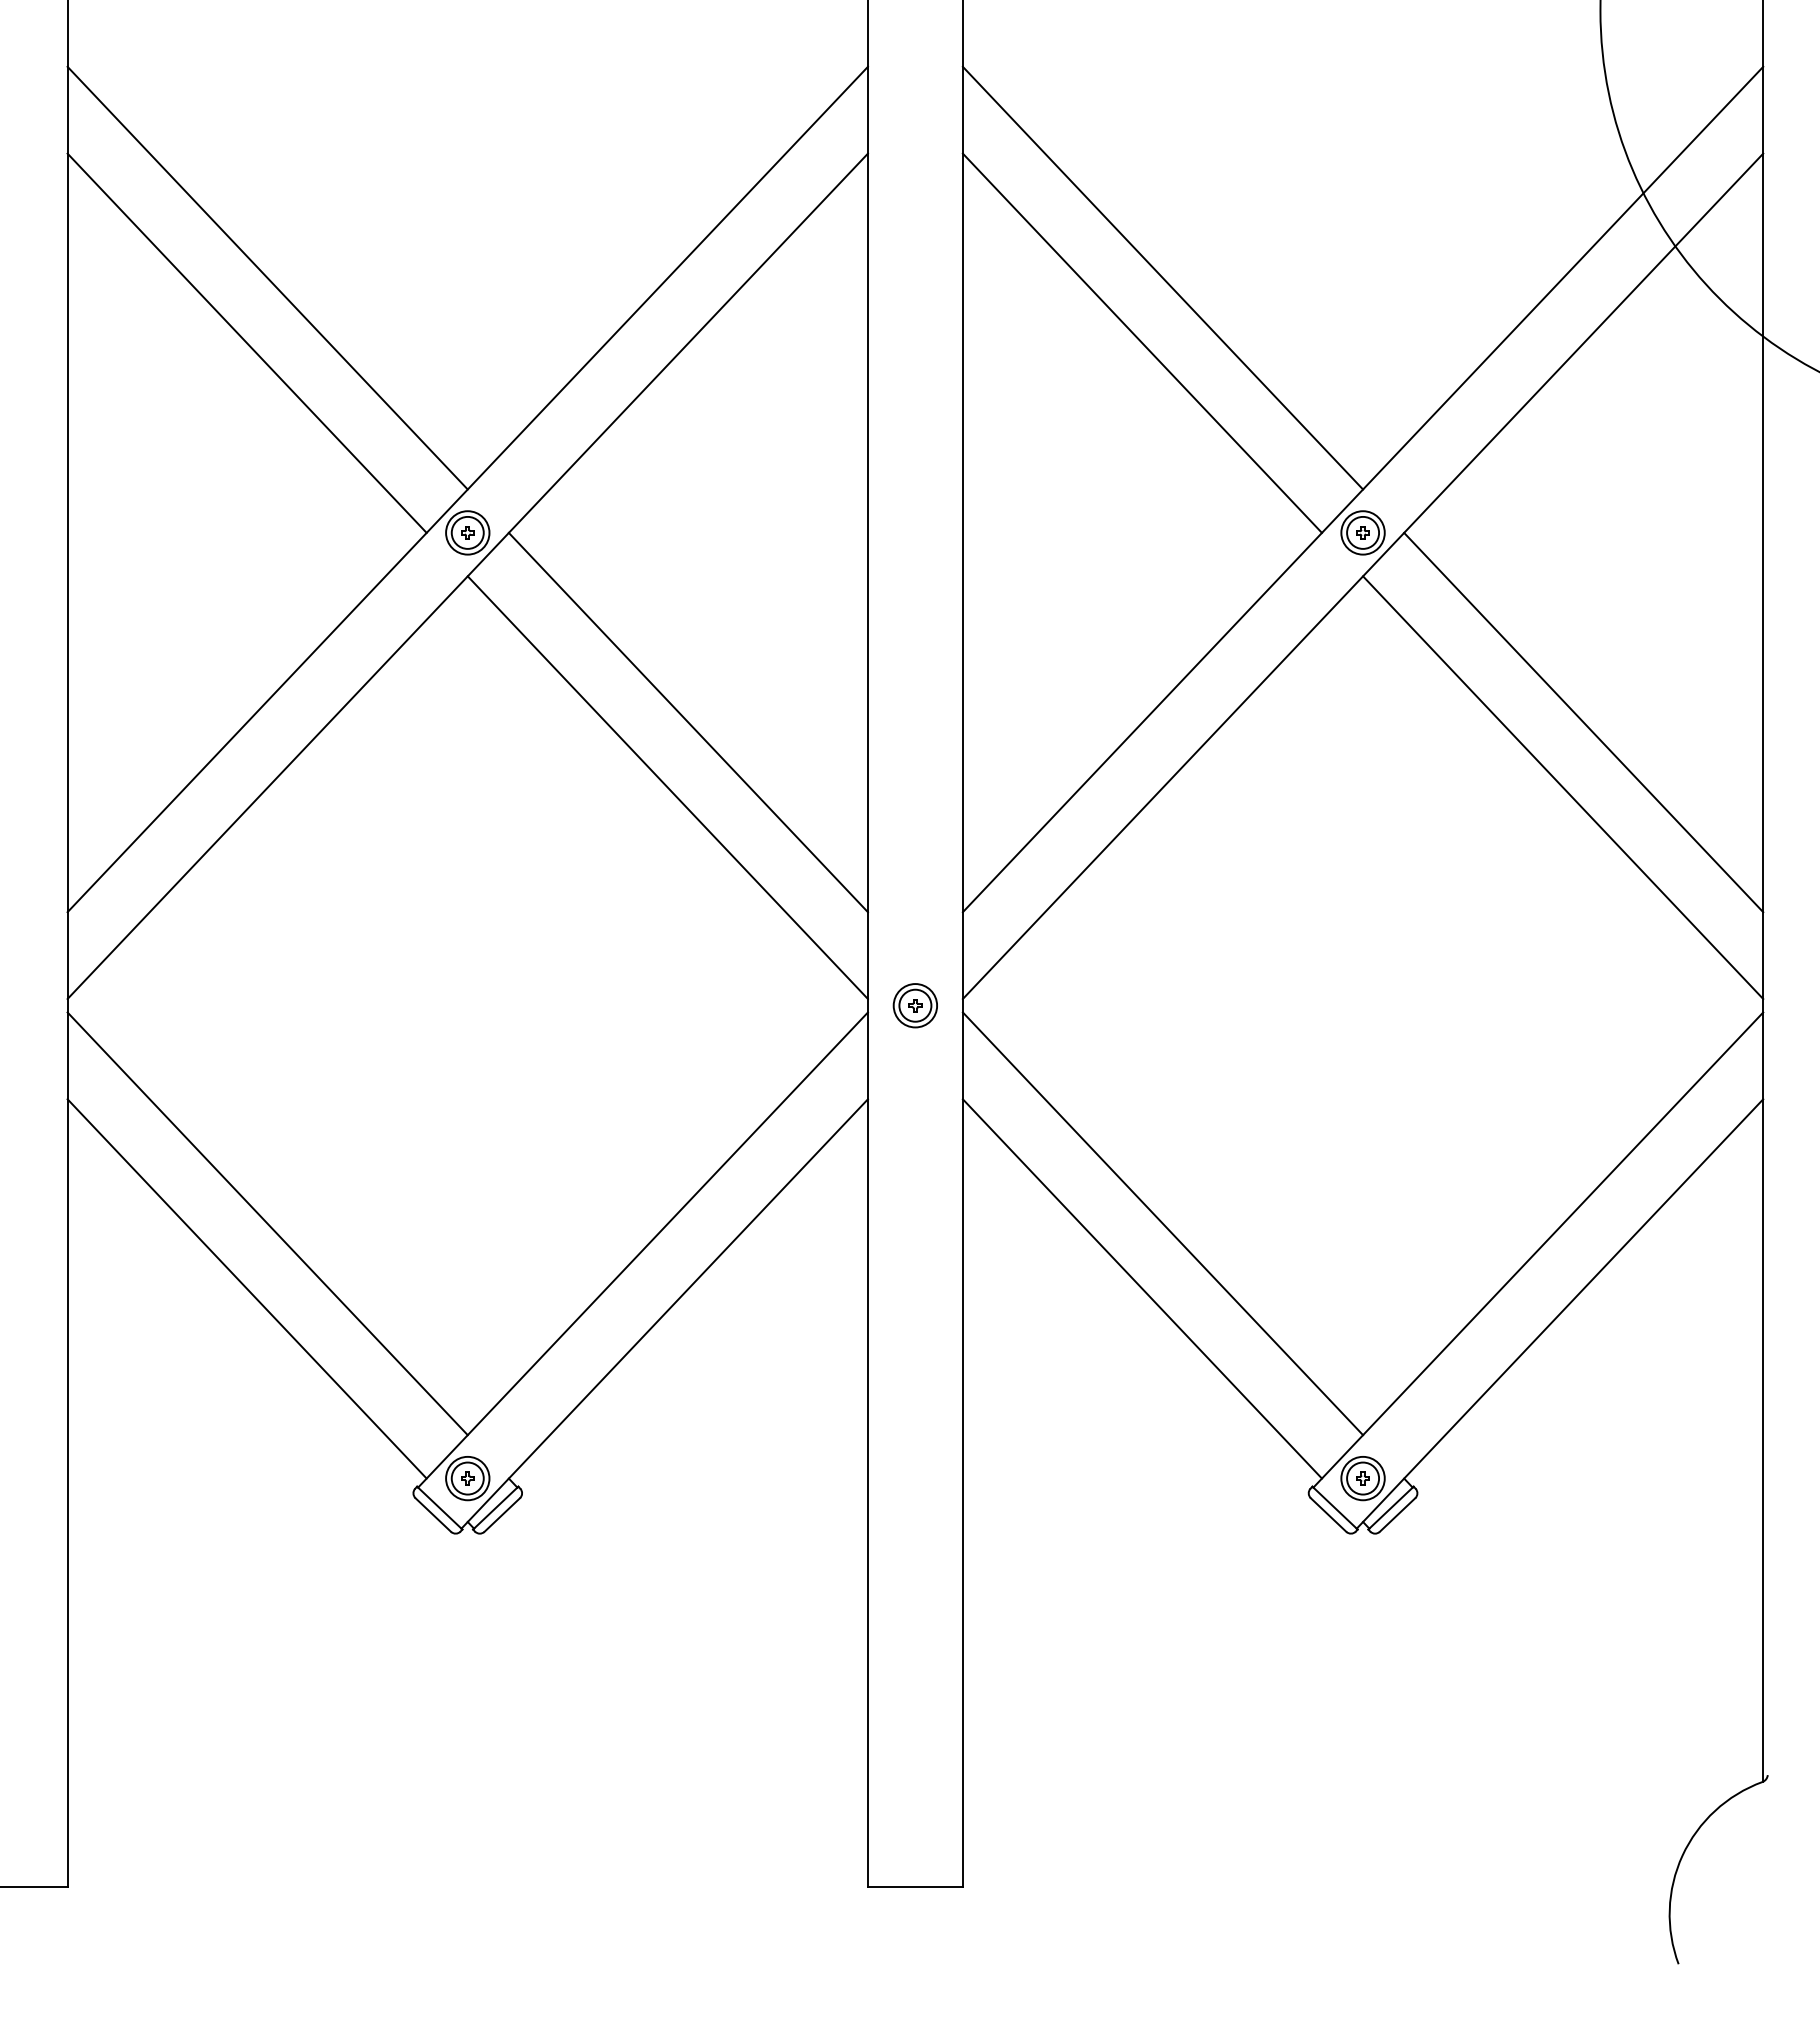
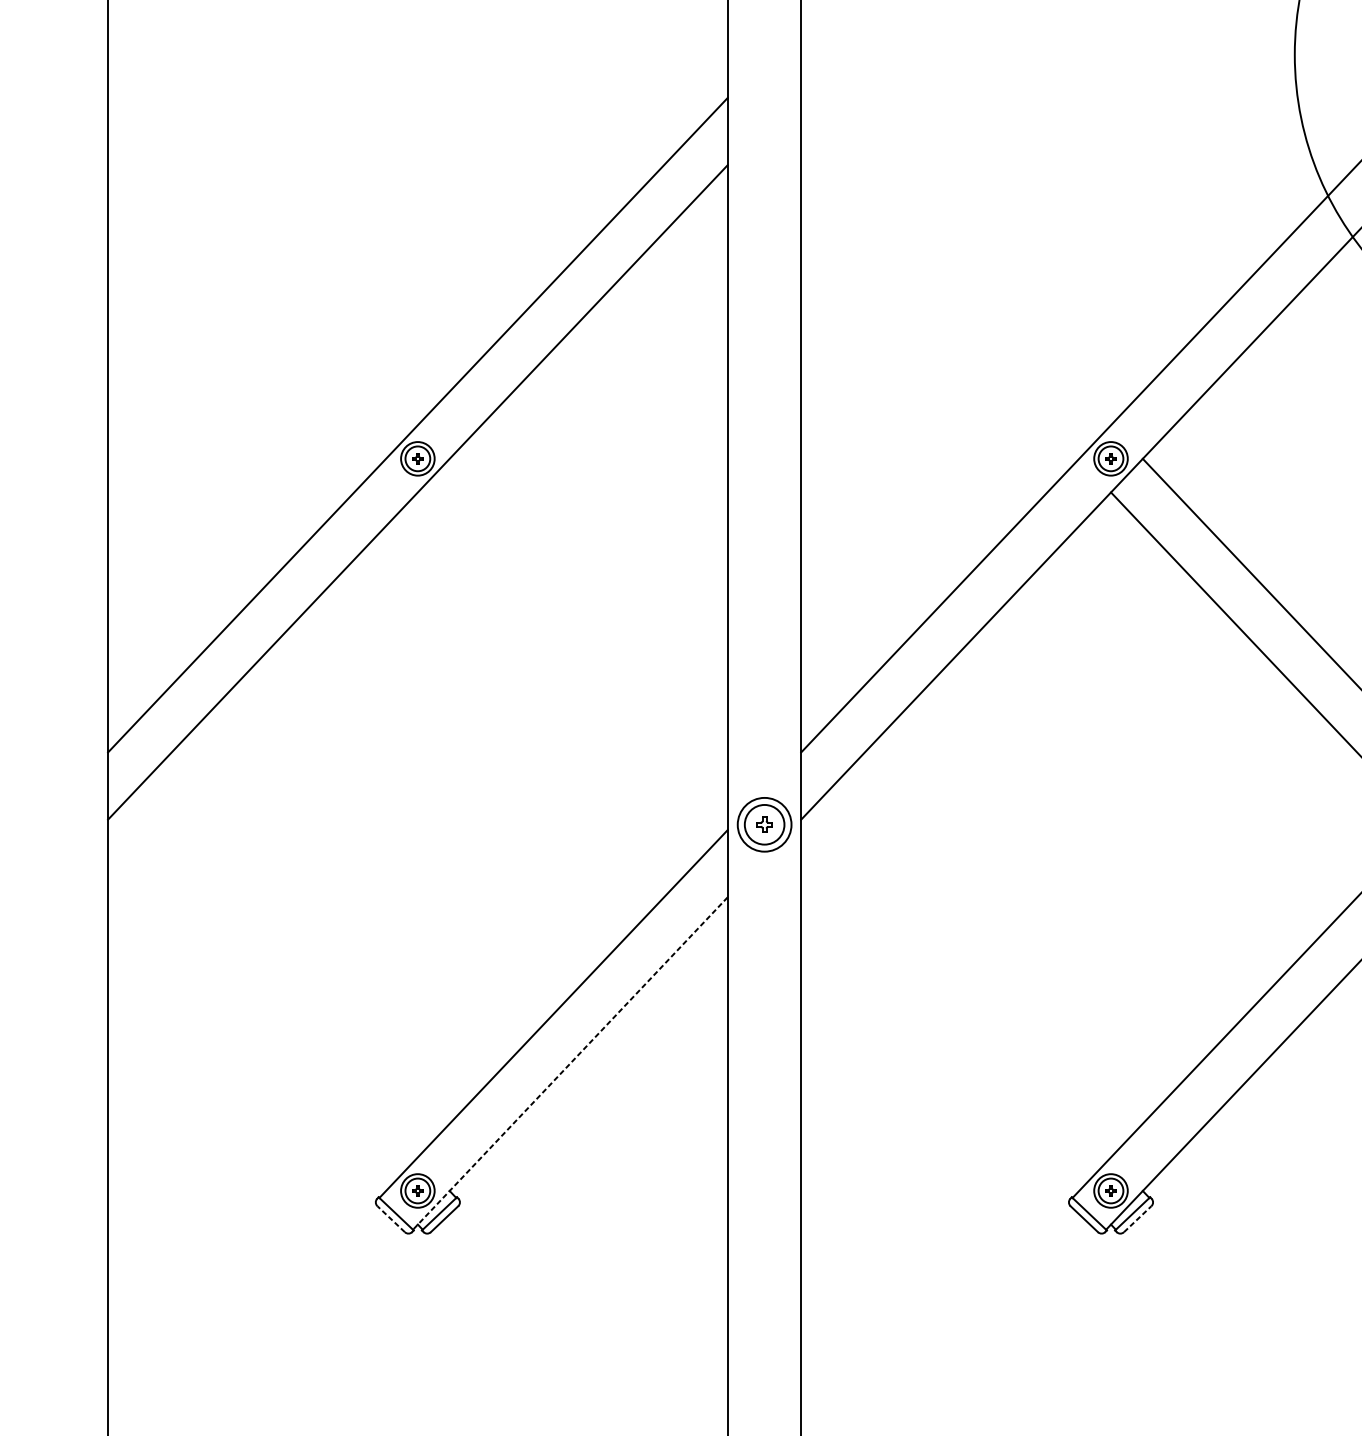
line: (267, 277) -> (262, 261), removed
line: (1162, 277) -> (955, 261), removed
line: (246, 342) -> (246, 311), removed
line: (1141, 342) -> (939, 311), removed
line: (687, 722) -> (587, 605), removed
line: (667, 787) -> (572, 655), removed
part: (914, 1005) -> (763, 824), size x1.6
line: (267, 1223) -> (262, 993), removed
line: (1162, 1223) -> (955, 993), removed
line: (246, 1288) -> (246, 1043), removed
line: (1141, 1288) -> (939, 1043), removed
line: (664, 1313) -> (570, 1063), solid -> dashed
line: (432, 1514) -> (390, 1218), solid -> dashed
line: (1397, 1514) -> (1137, 1218), solid -> dashed

